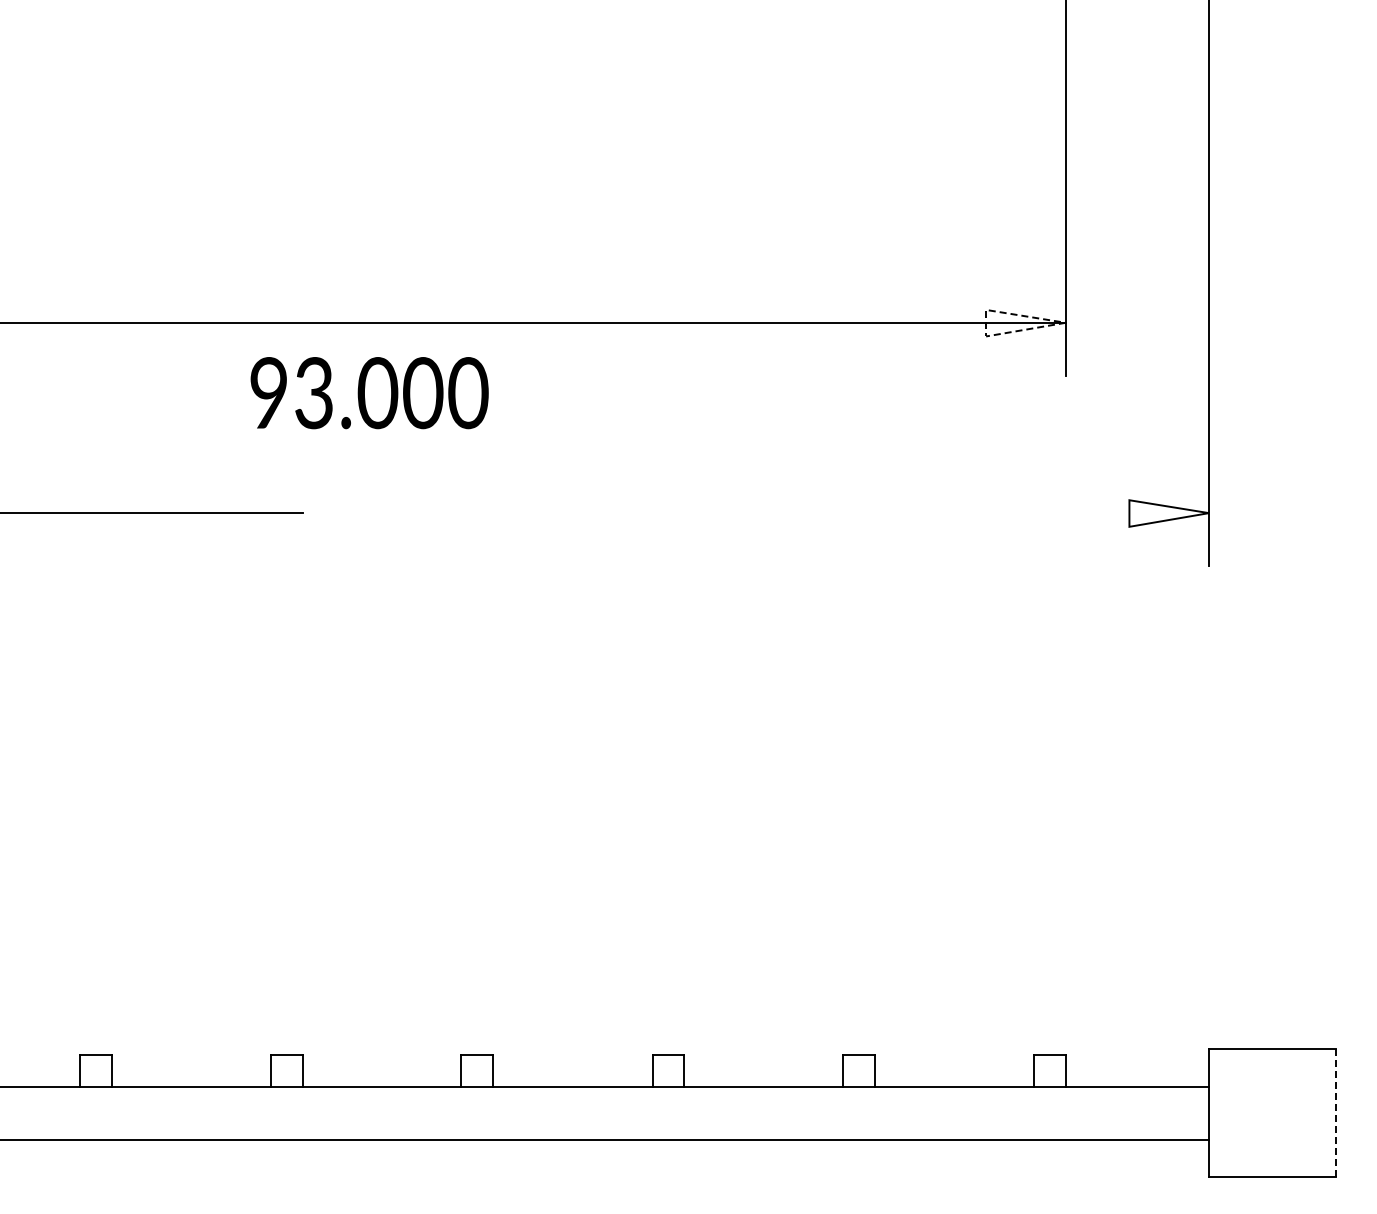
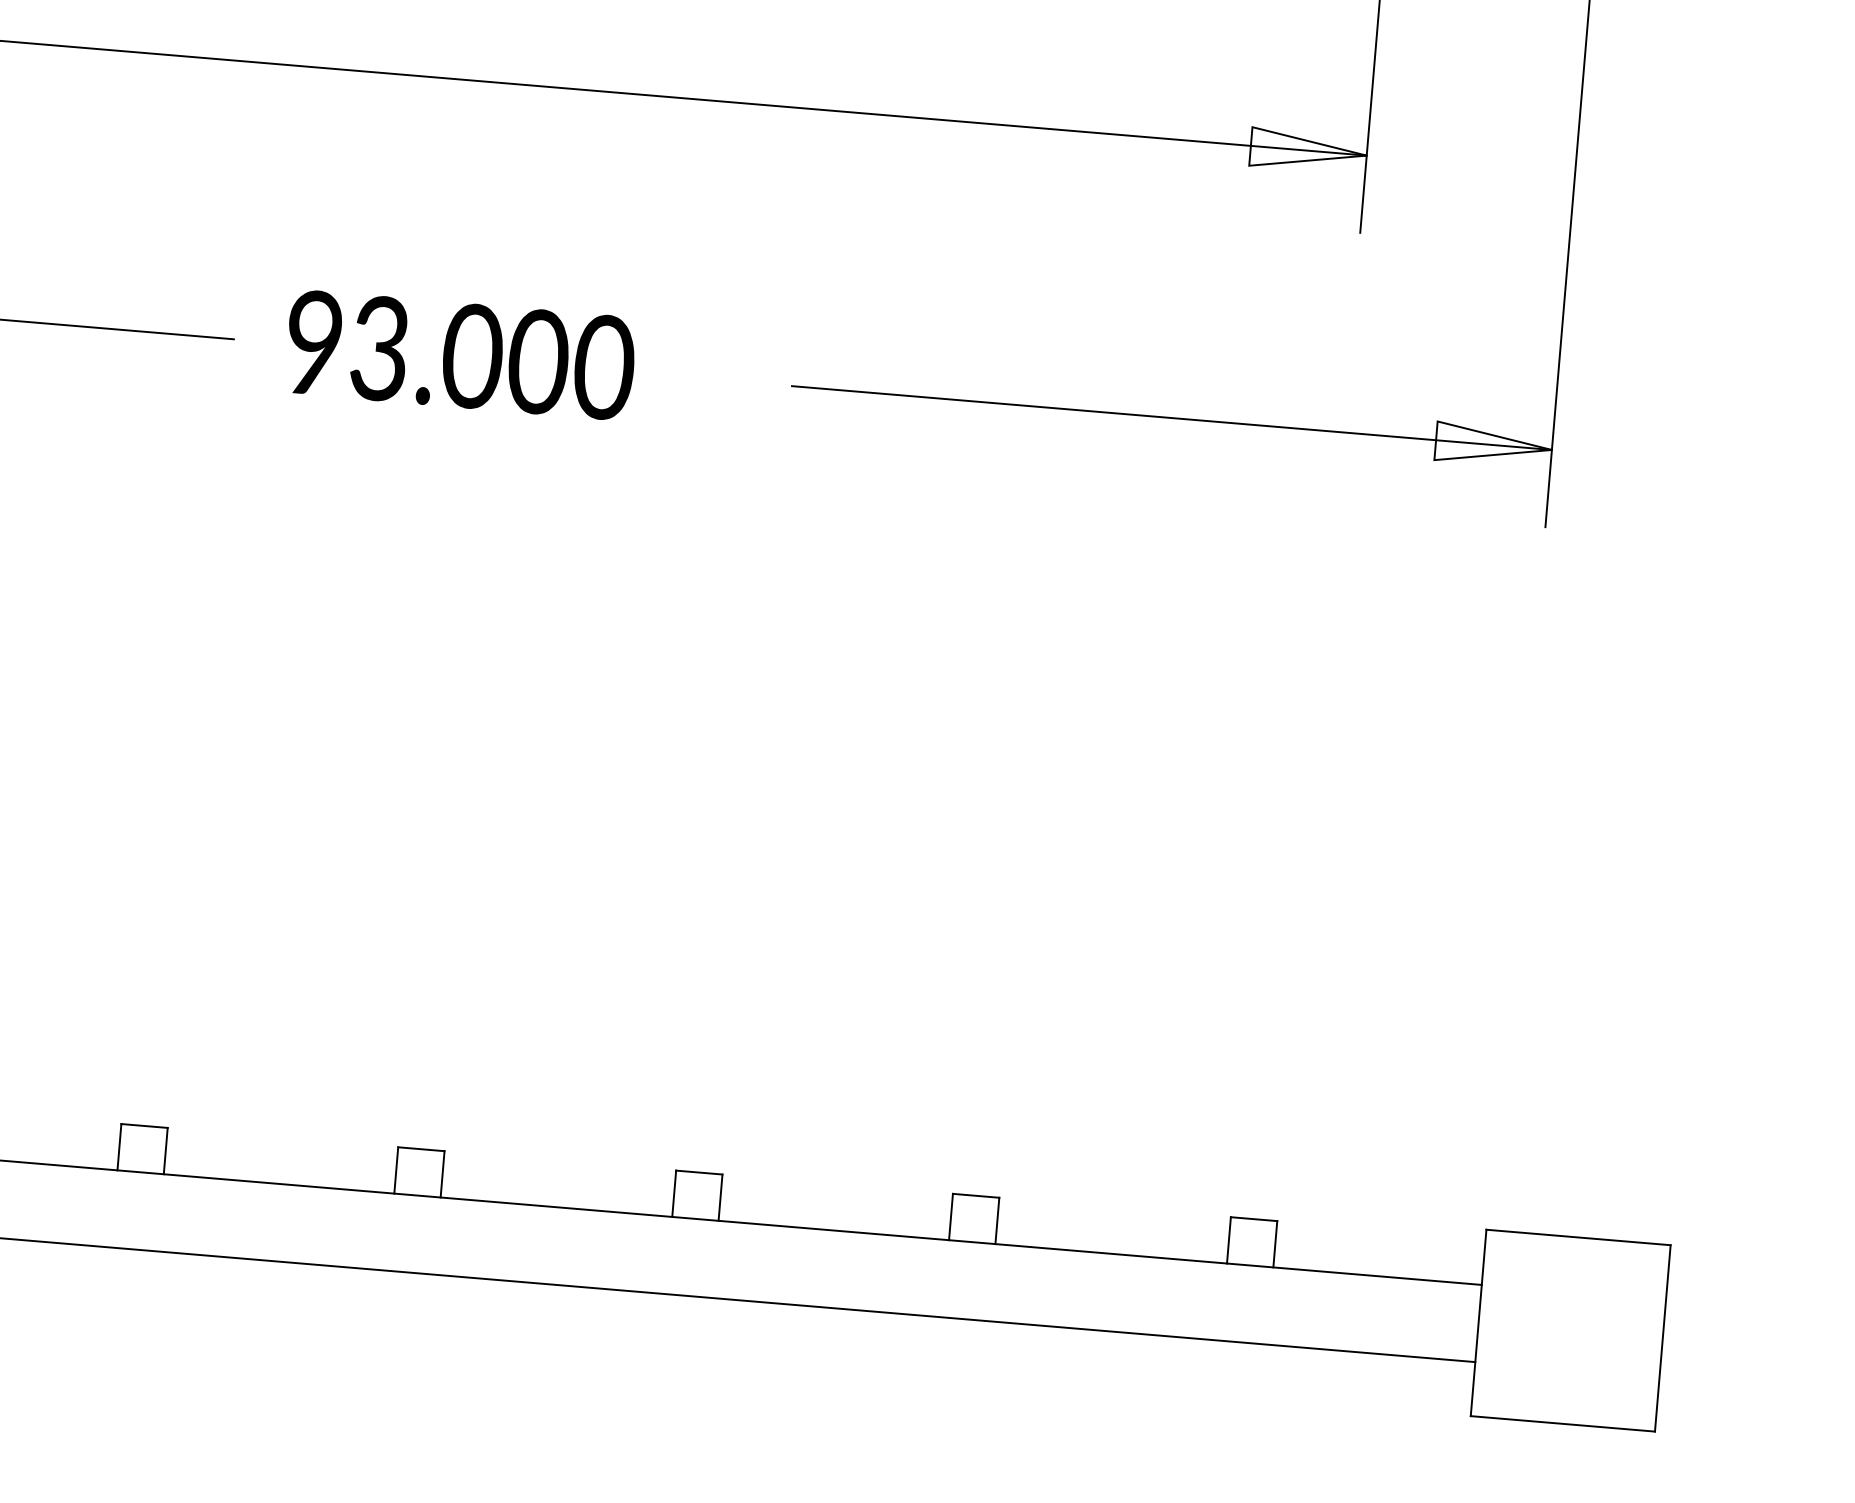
line: (986, 322) -> (1251, 145), dashed -> solid
text: (369, 393) -> (460, 355), moved
line: (947, 513) -> (1171, 418), added
line: (1335, 1113) -> (1662, 1338), dashed -> solid

